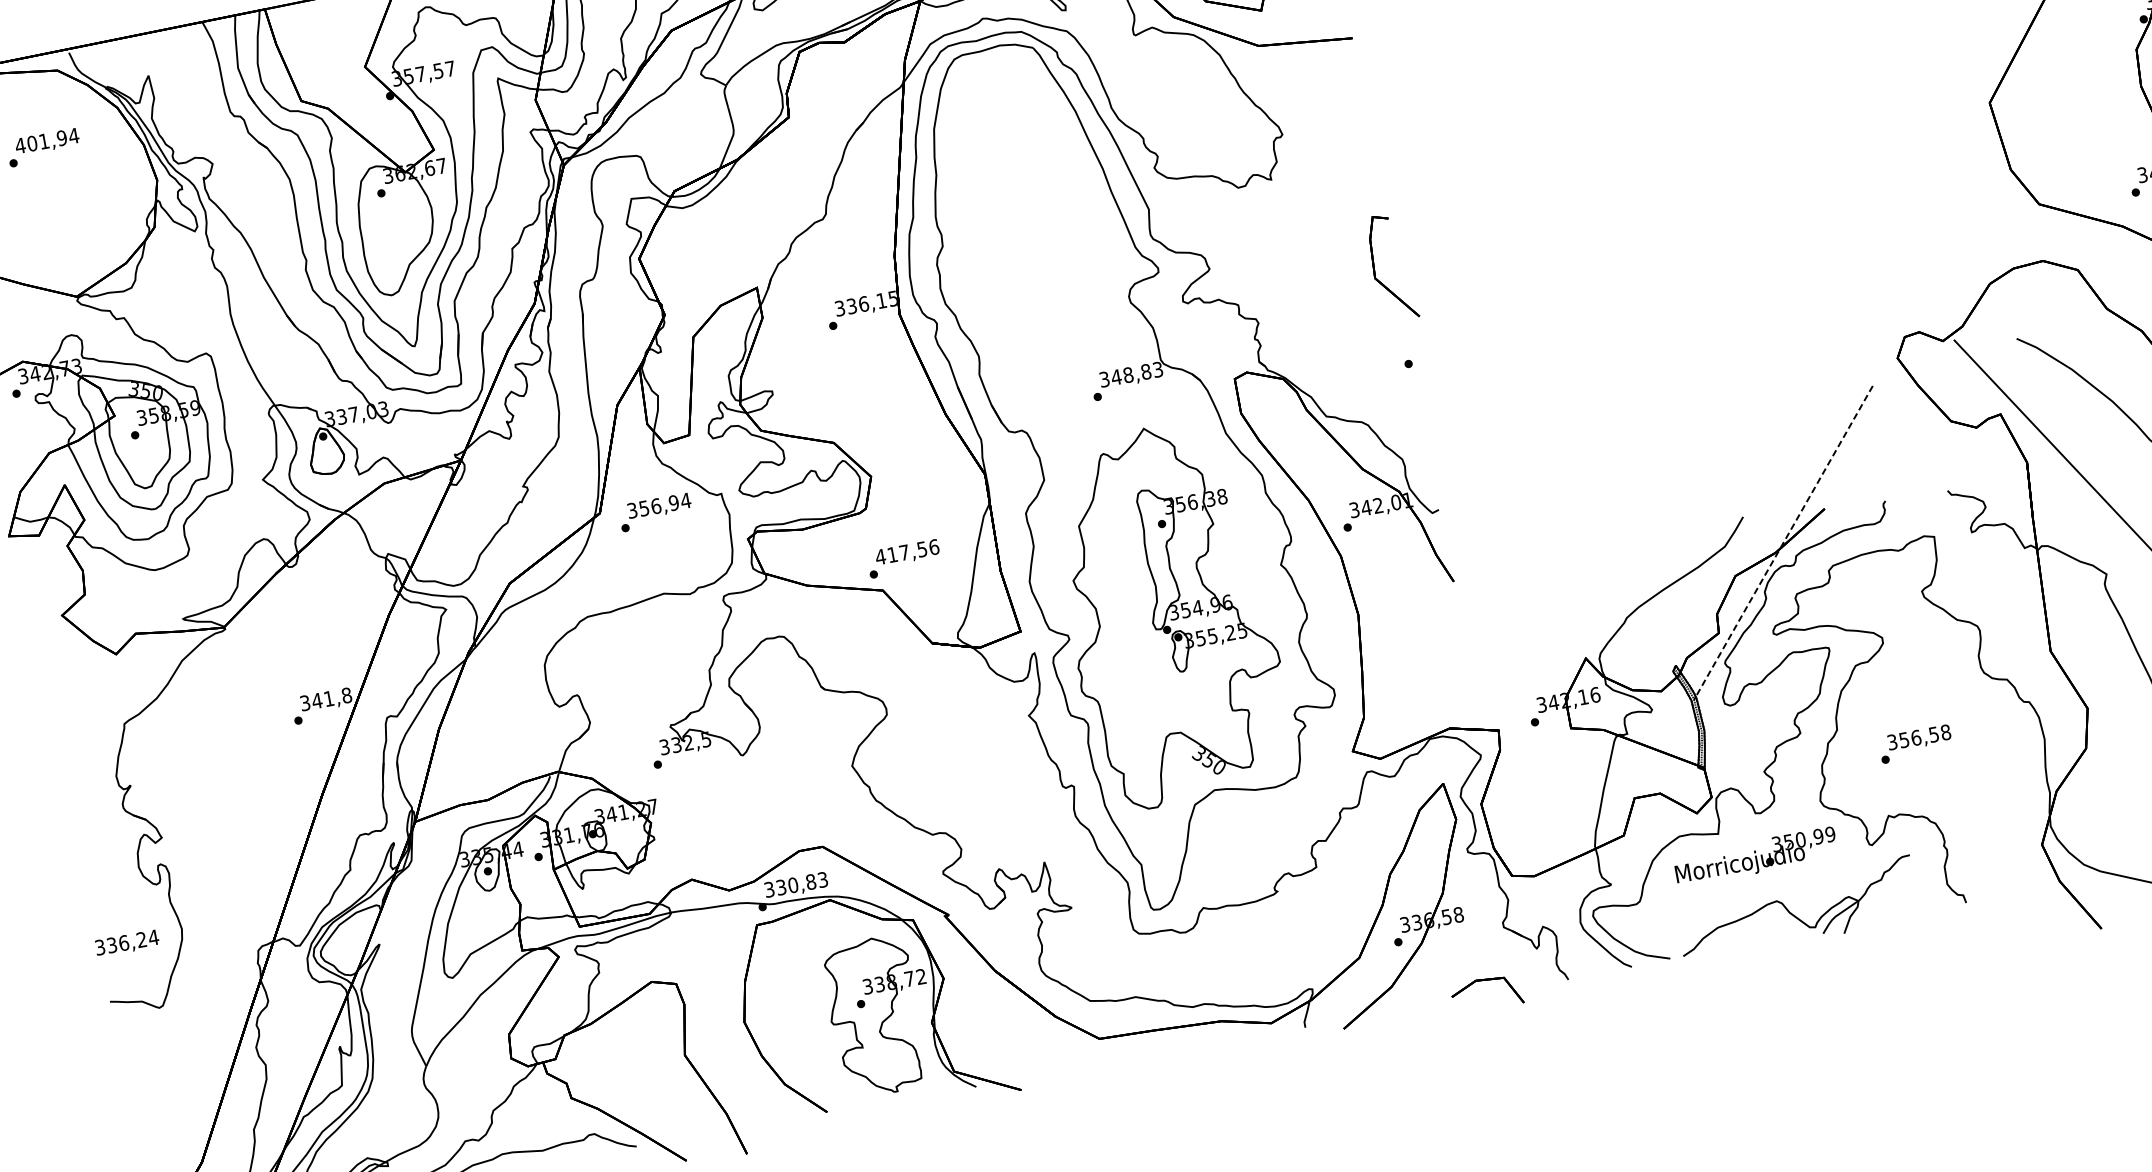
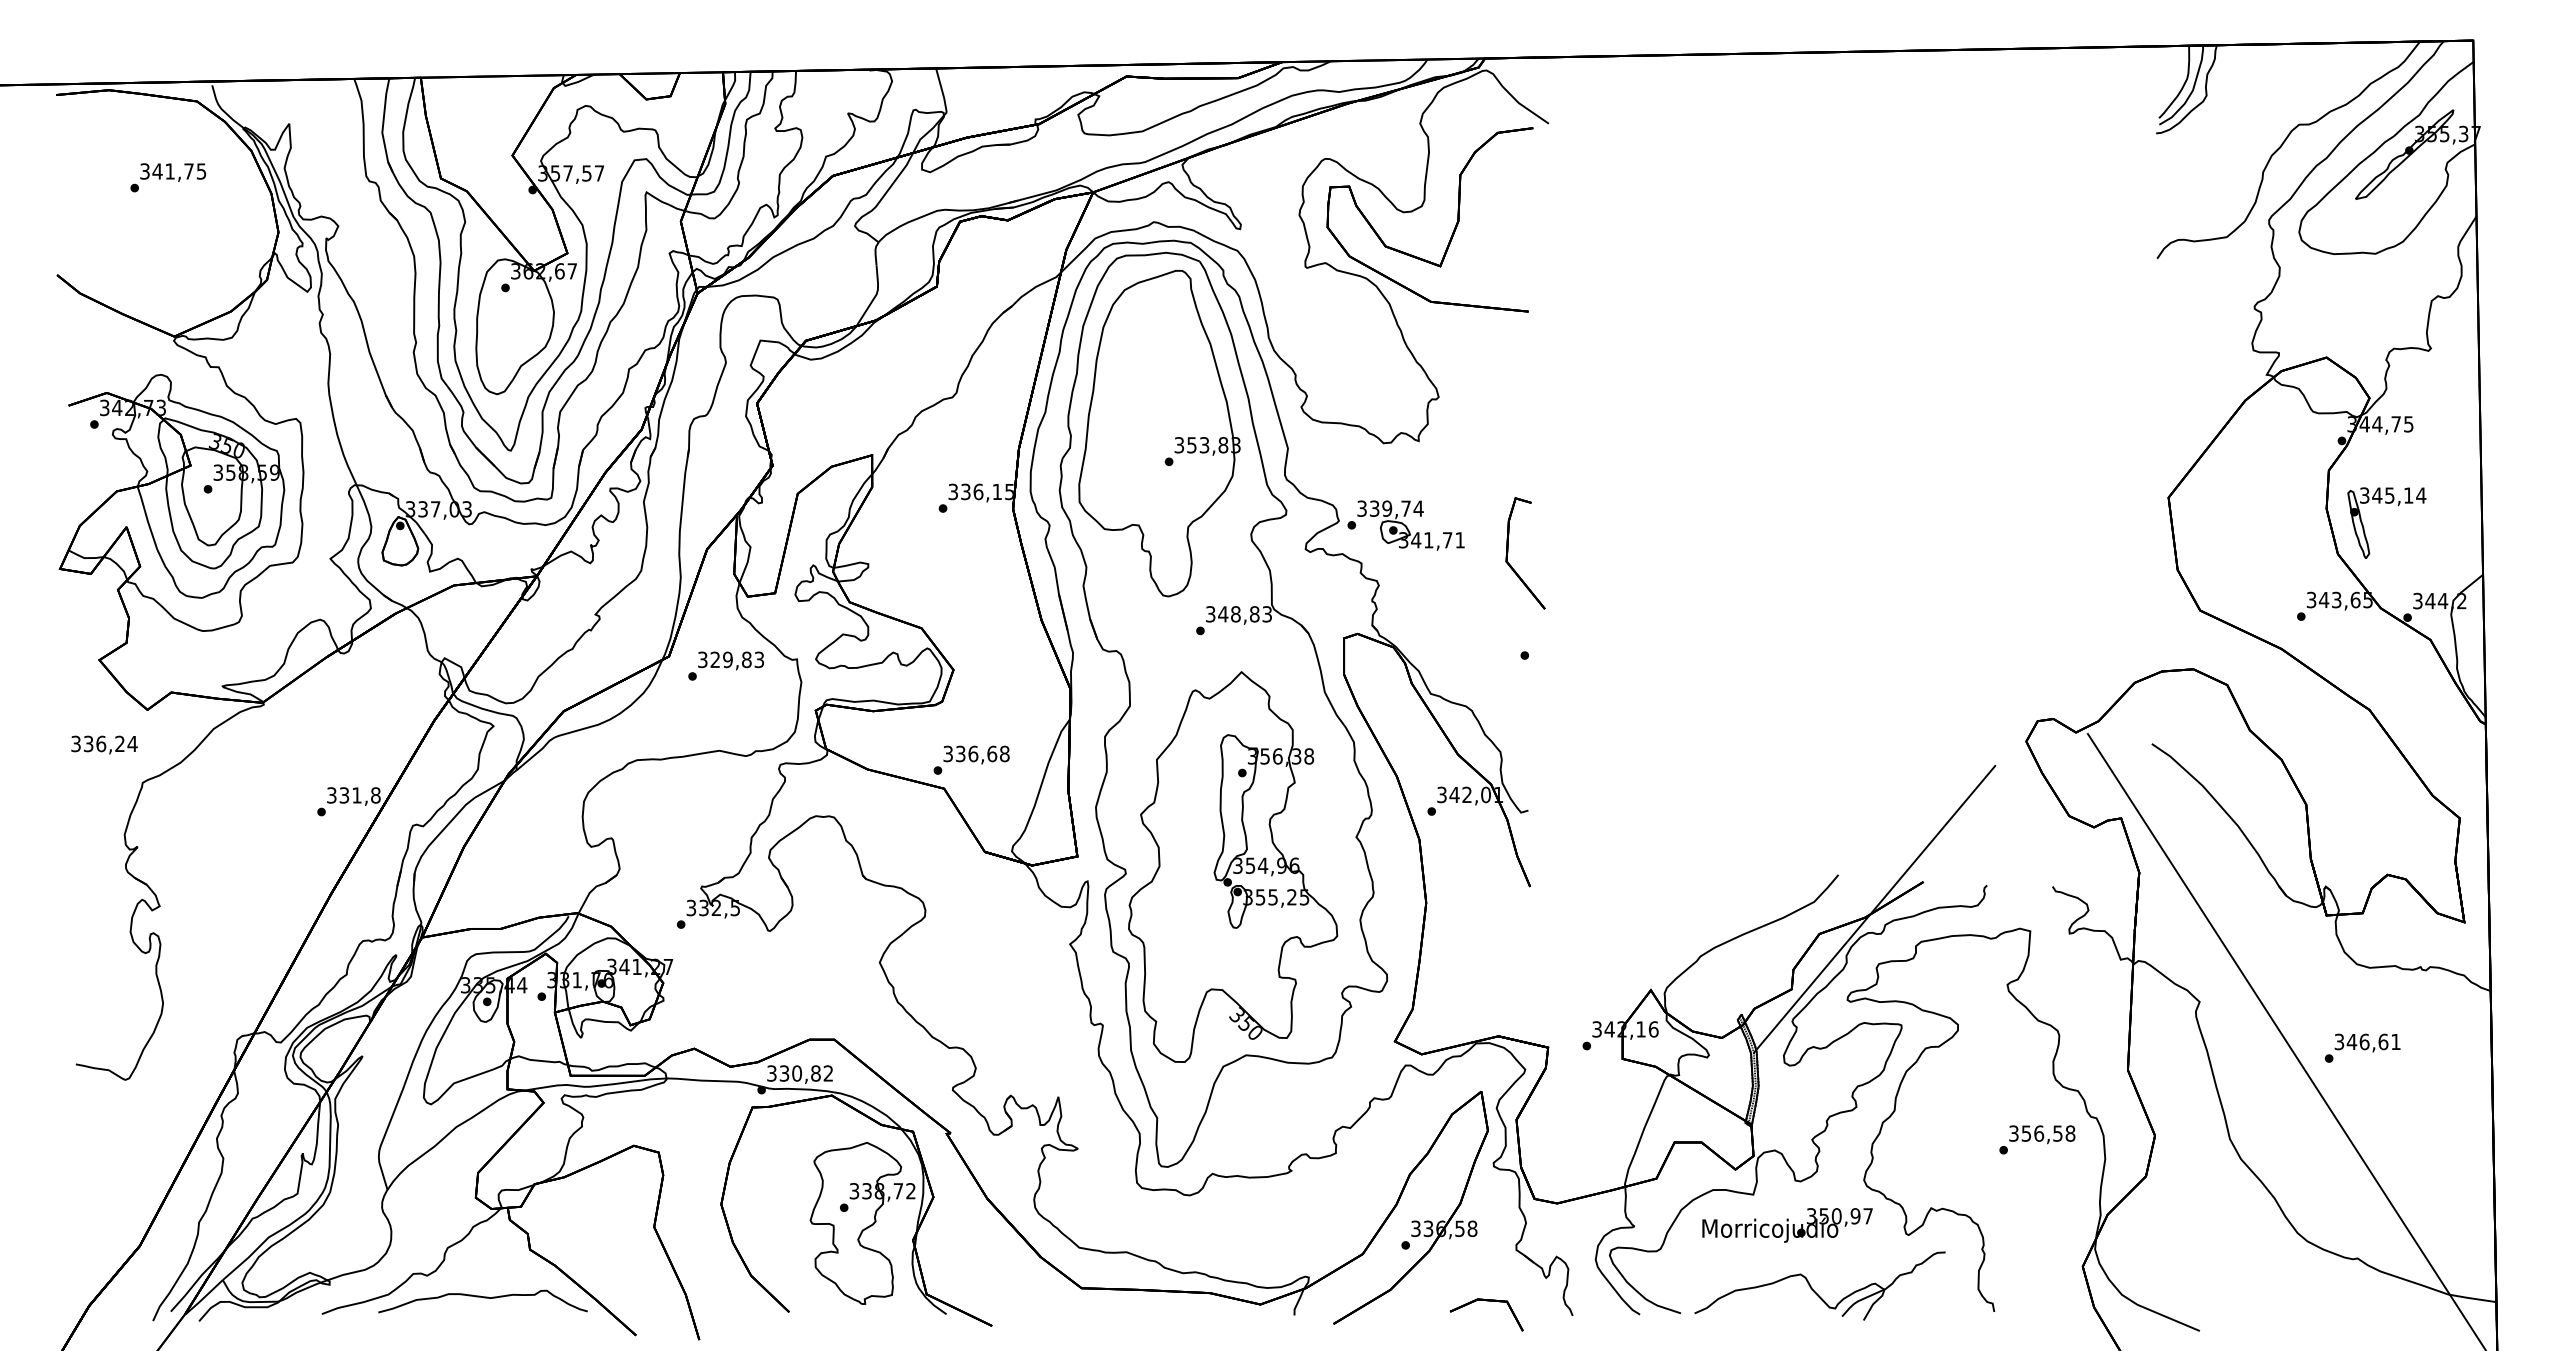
text: (46, 141) -> (172, 171), 401,94 -> 341,75
part: (1024, 217) -> (1159, 433), added
part: (1273, 261) -> (1405, 525), added
text: (665, 504) -> (737, 659), 356,94 -> 329,83
line: (1783, 542) -> (1875, 908), dashed -> solid
text: (907, 551) -> (976, 753), 417,56 -> 336,68
text: (317, 701) -> (344, 795), 341,8 -> 331,8
text: (1915, 743) -> (2037, 1139), moved
text: (1830, 834) -> (1868, 1216), 350,99 -> 350,97
text: (822, 879) -> (828, 1073), 330,83 -> 330,82
text: (127, 943) -> (104, 744), moved

